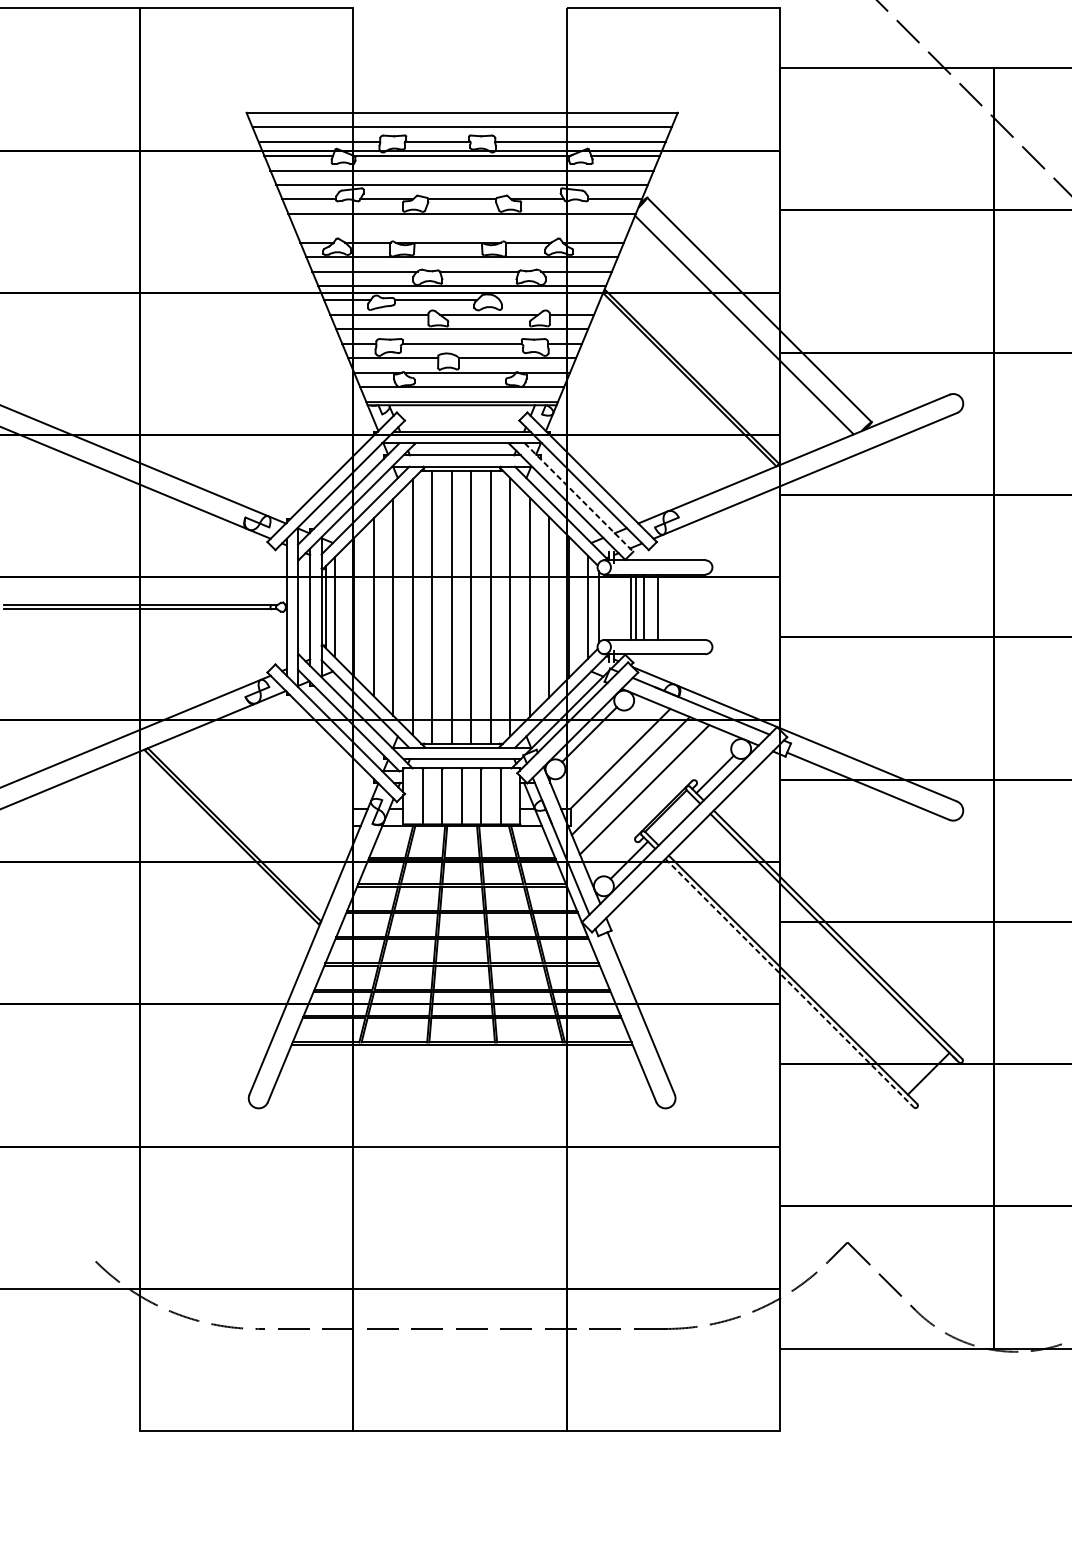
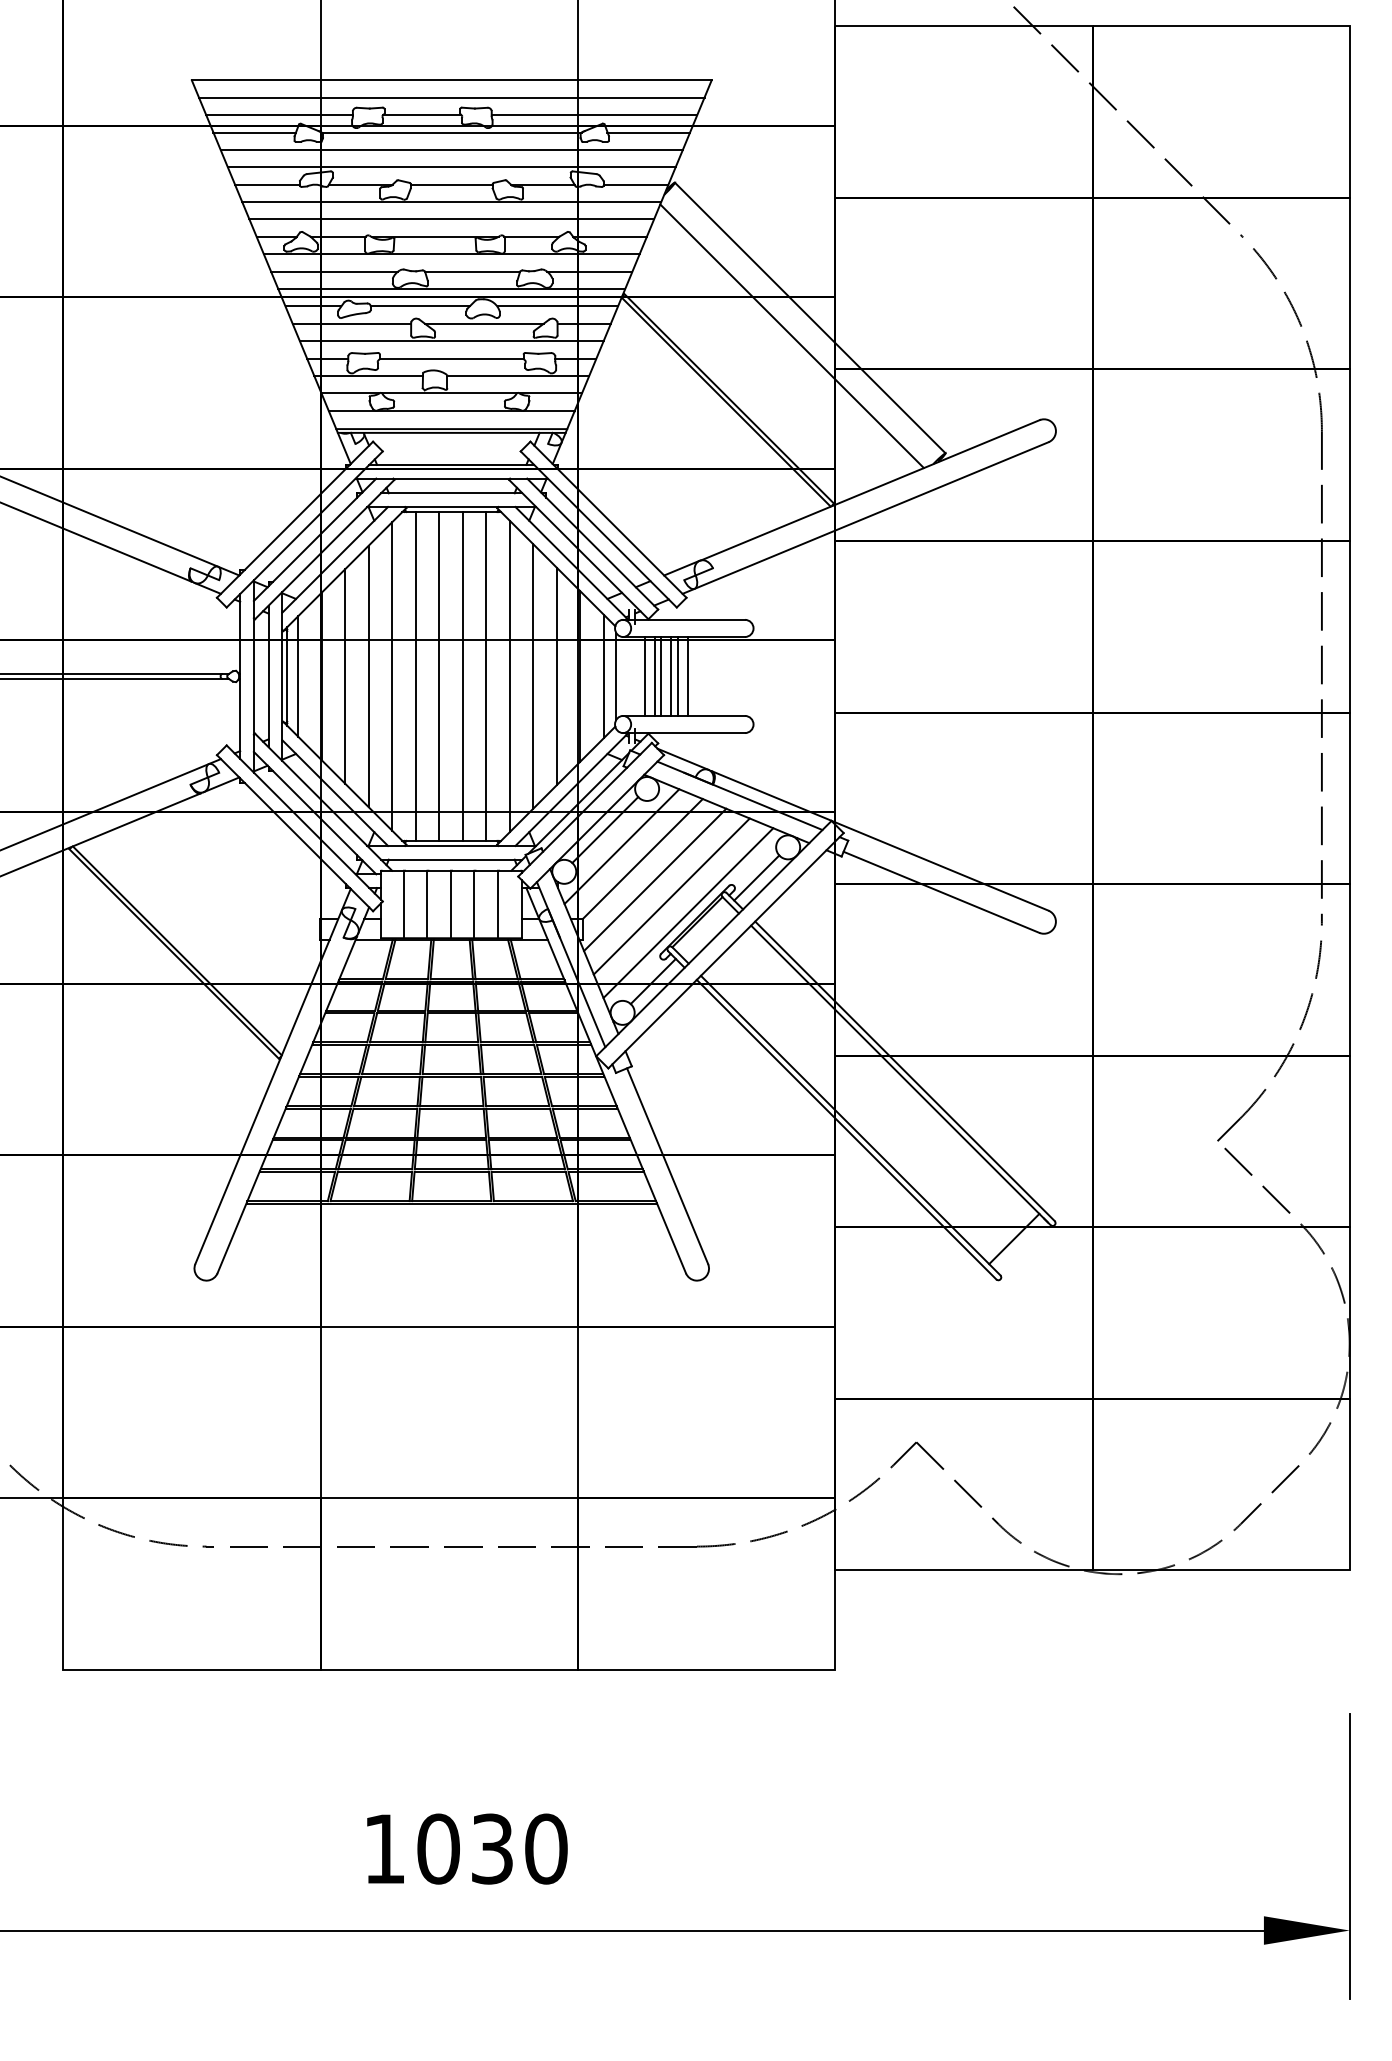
line: (461, 228) -> (451, 219), added
line: (549, 300) -> (557, 306), added
line: (578, 497) -> (592, 544), dashed -> solid
line: (622, 607) -> (644, 676), added
line: (649, 607) -> (677, 676), added
line: (602, 748) -> (621, 846), added
line: (658, 803) -> (688, 913), added
line: (789, 983) -> (846, 1129), dashed -> solid

